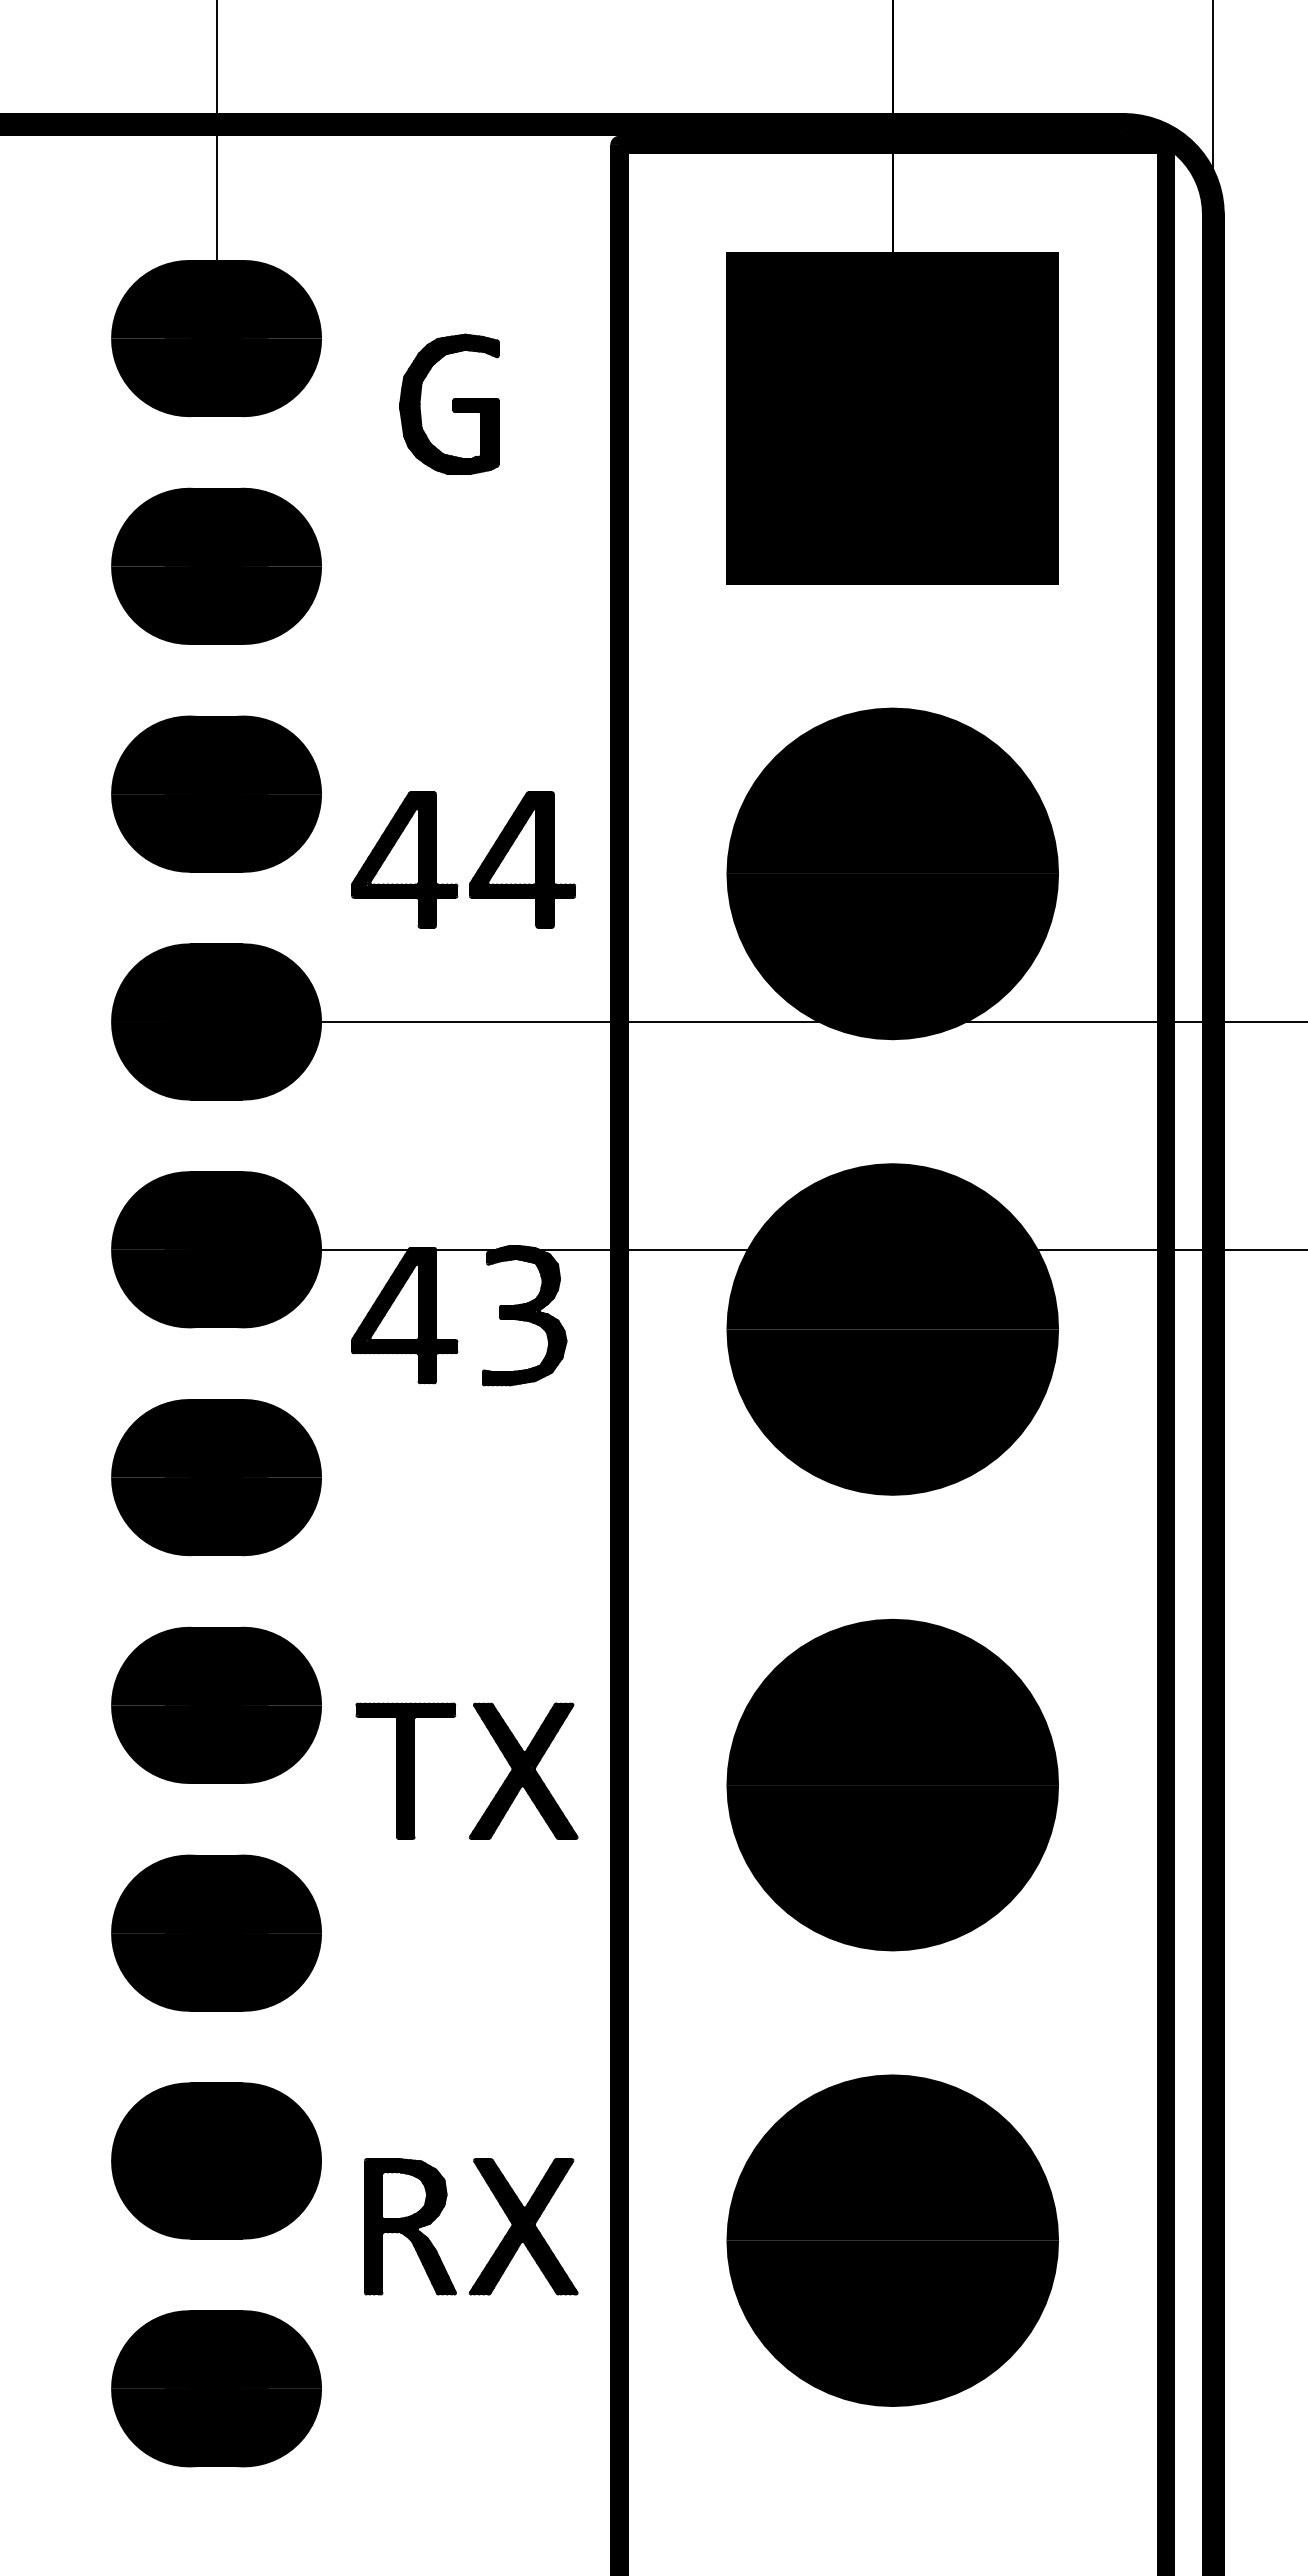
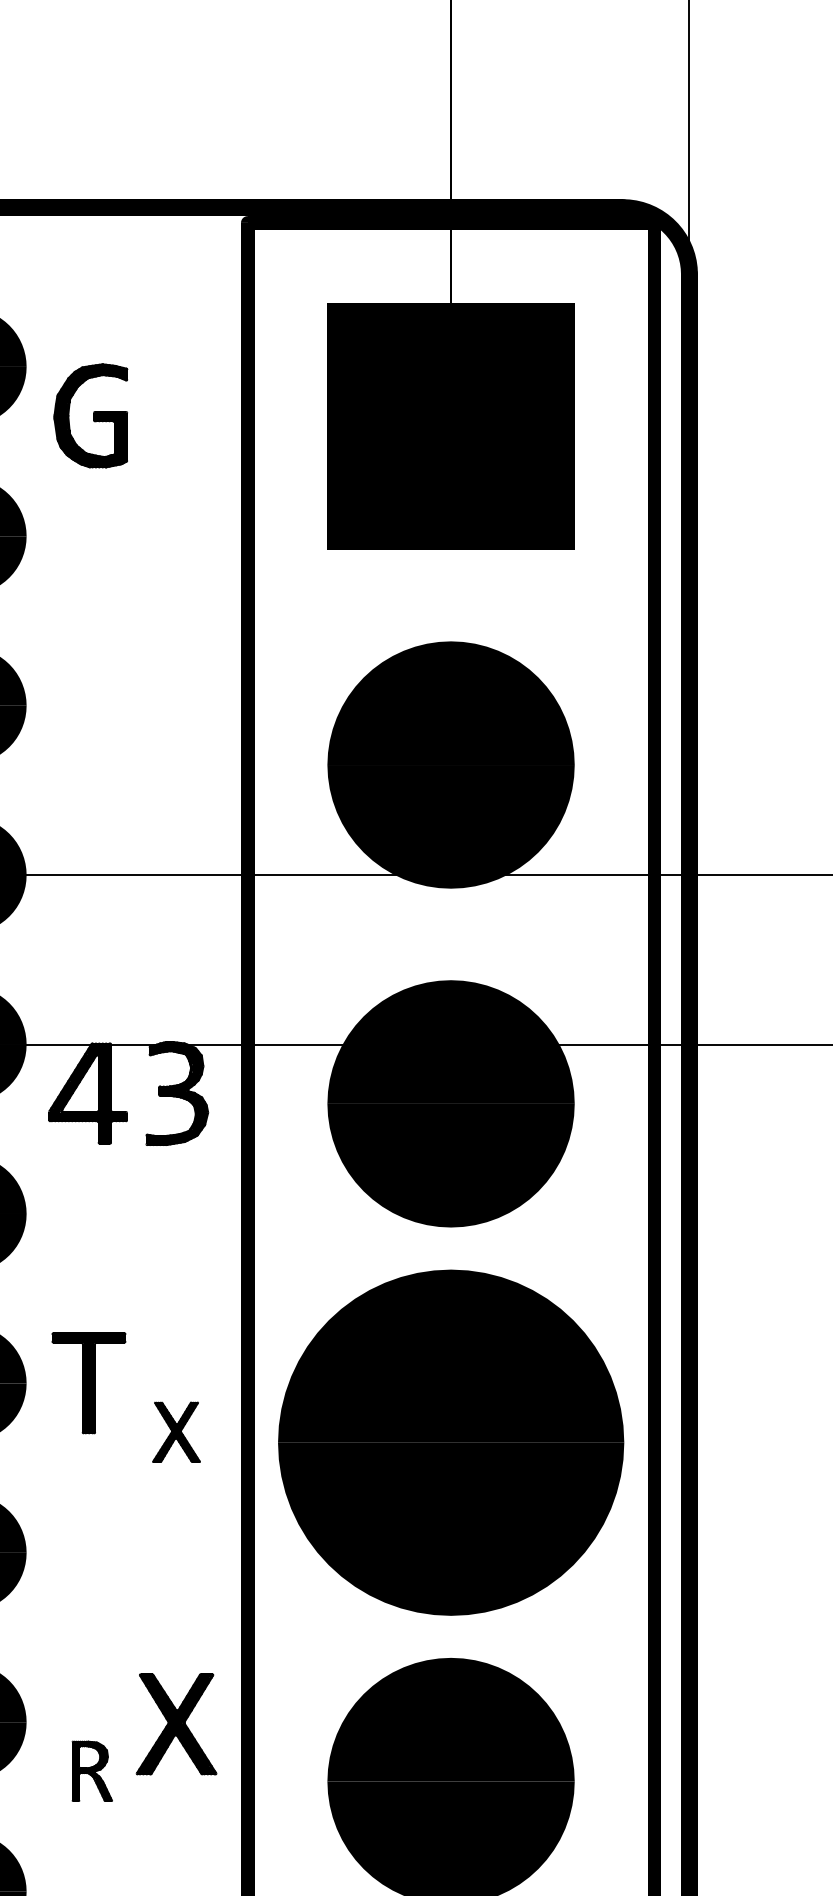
part: (449, 403) -> (90, 415), moved
part: (404, 859) -> (87, 754), removed
part: (522, 859) -> (175, 754), removed
part: (405, 1770) -> (88, 1382), moved
part: (523, 1770) -> (176, 1431), size x0.6
part: (892, 1784) -> (450, 1442), size x1.4
part: (410, 2226) -> (92, 1770), size x0.6
part: (523, 2226) -> (176, 1724), moved

